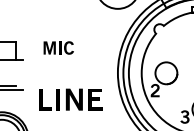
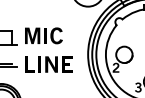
part: (58, 47) -> (43, 35), size x1.67
part: (70, 99) -> (48, 64), moved

